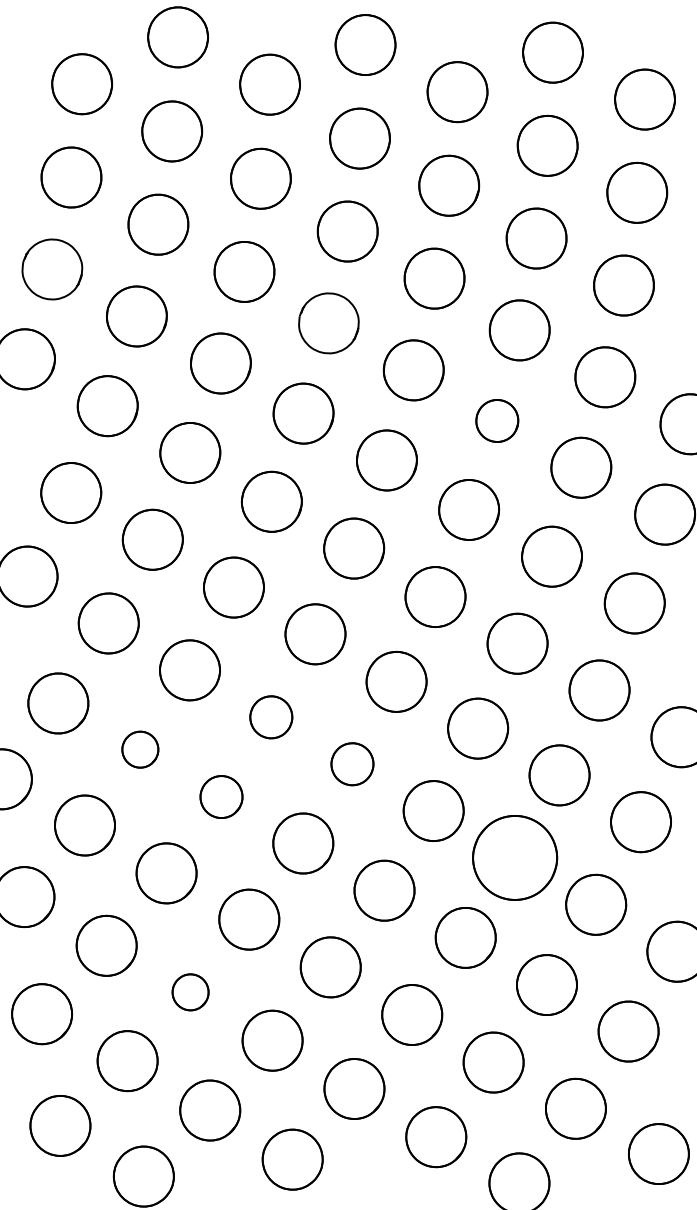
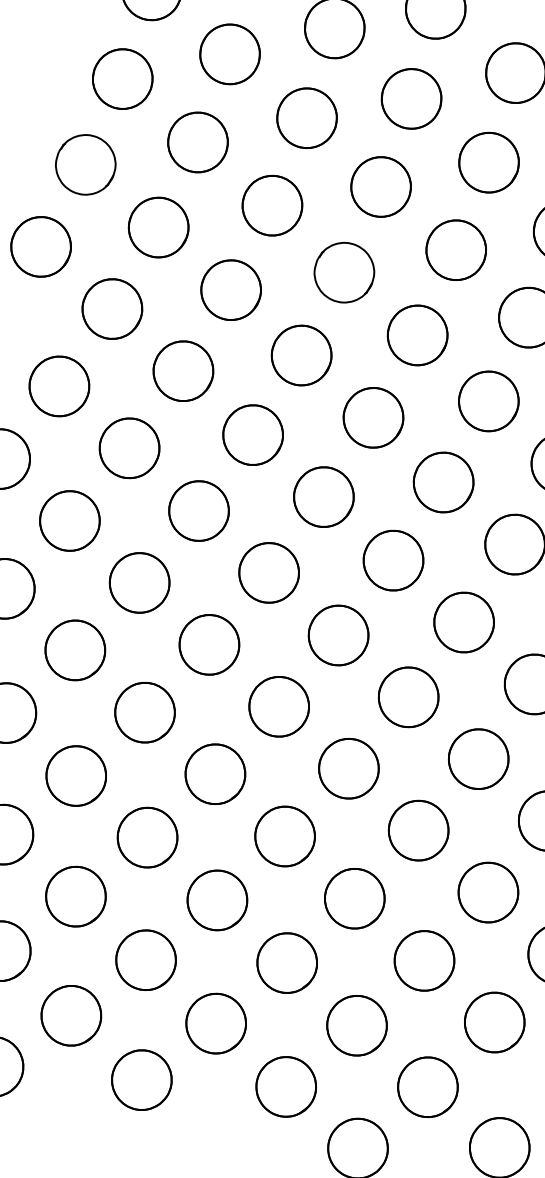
circle: (497, 420) -> (489, 401), size x1.43
circle: (271, 717) -> (209, 645), size x1.43
circle: (140, 749) -> (75, 650), size x1.67
circle: (352, 764) -> (279, 707), size x1.43
circle: (221, 796) -> (145, 712), size x1.43
circle: (514, 857) -> (418, 830), size x0.71
circle: (190, 992) -> (75, 896), size x1.67

